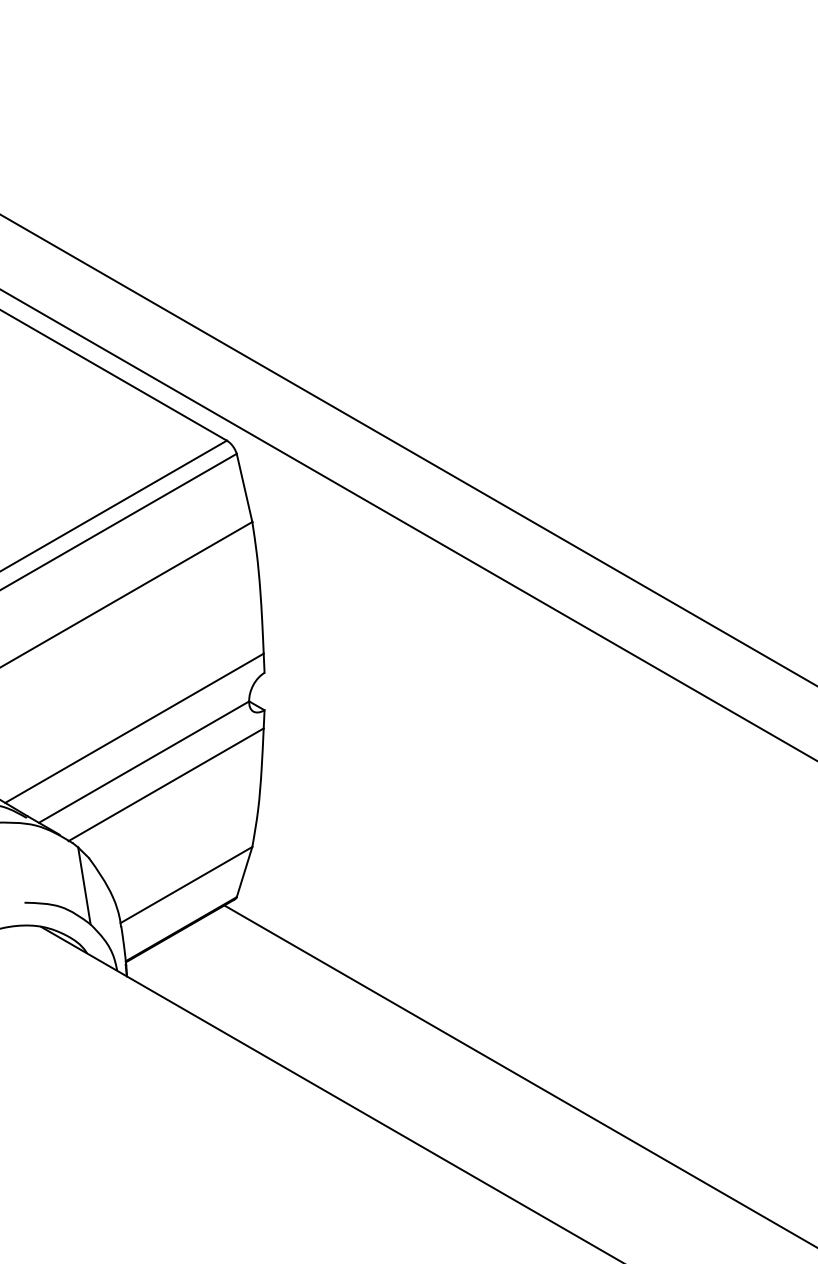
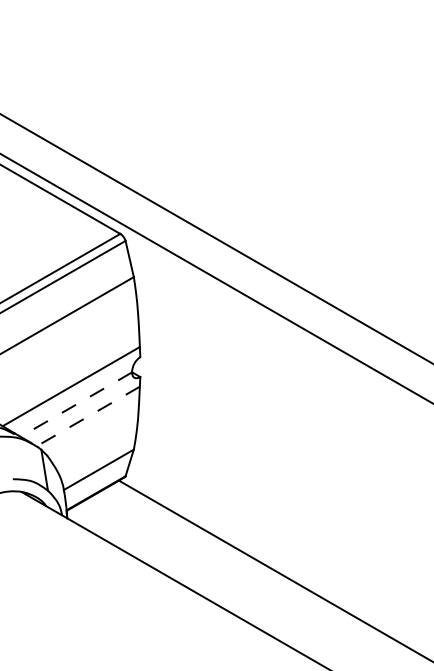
line: (142, 761) -> (75, 404), solid -> dashed
line: (166, 784) -> (88, 416), solid -> dashed

